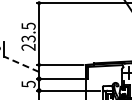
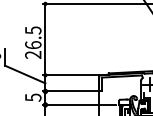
text: (28, 38) -> (33, 44), 23.5 -> 26.5
line: (21, 64) -> (25, 74), dashed -> solid

